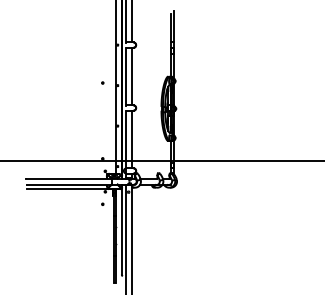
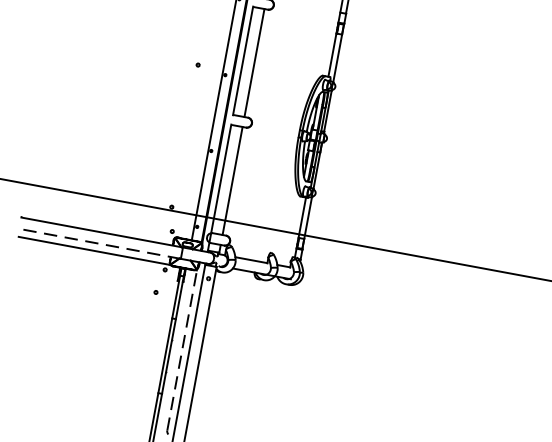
line: (67, 184) -> (96, 243), solid -> dashed
line: (121, 231) -> (181, 349), solid -> dashed

